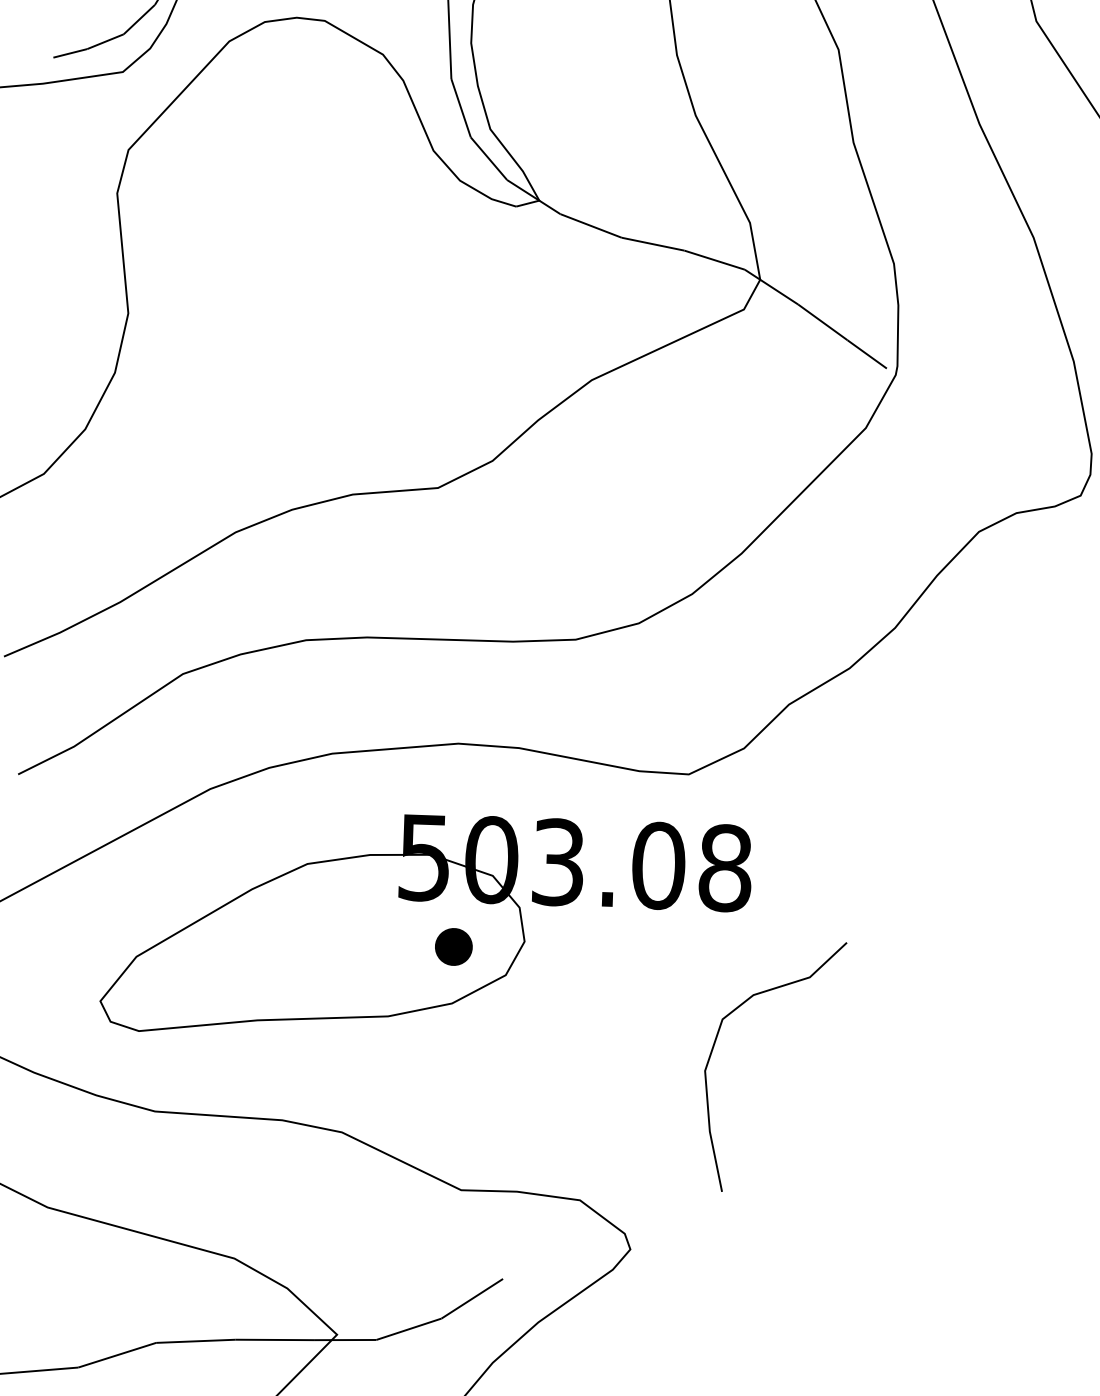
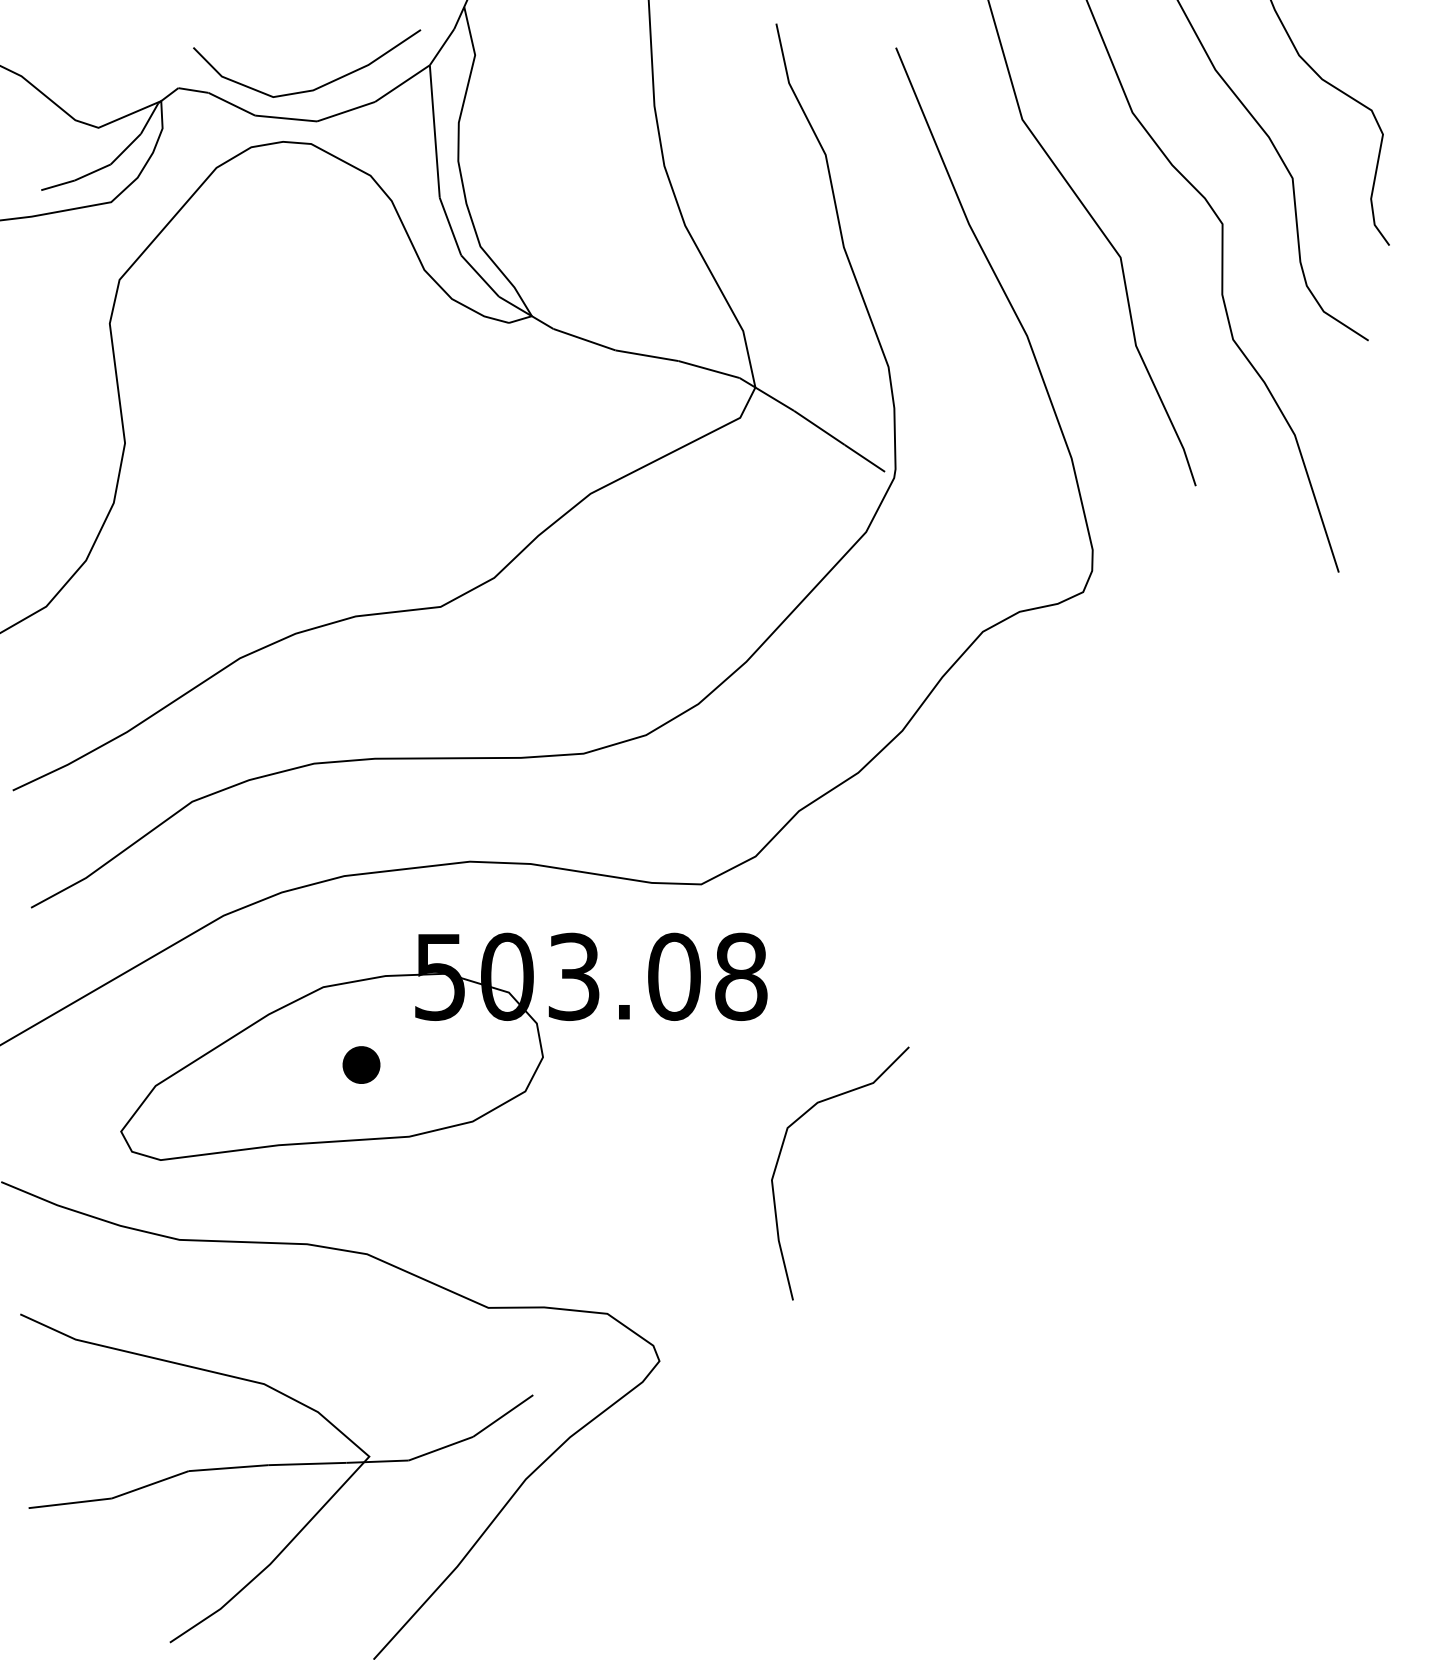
part: (453, 946) -> (361, 1064), moved
curve: (713, 1050) -> (779, 1159), moved

